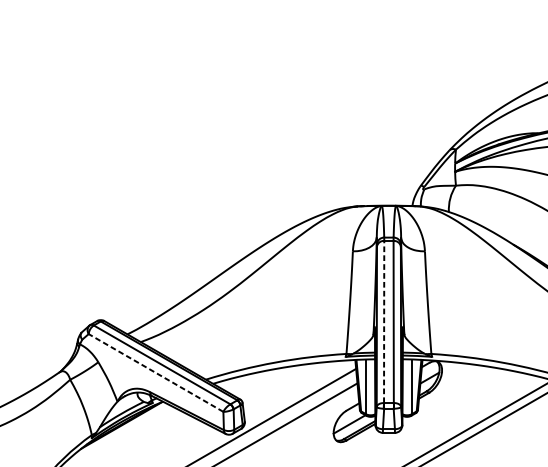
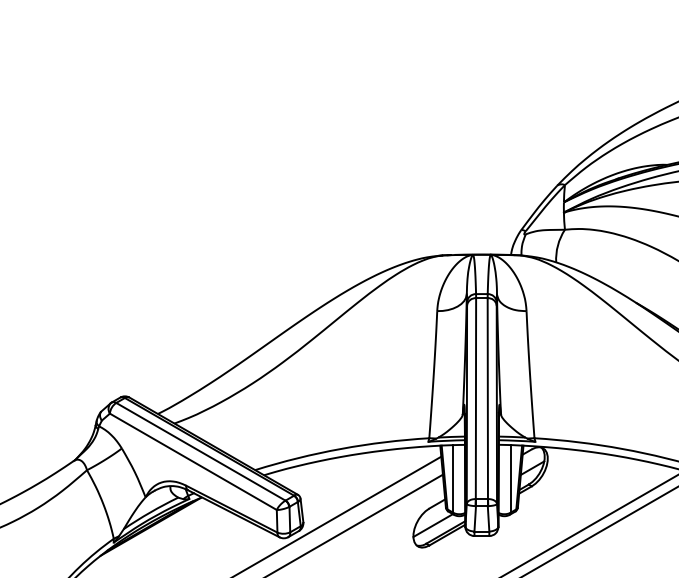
line: (383, 321) -> (475, 398), dashed -> solid
line: (155, 372) -> (192, 461), dashed -> solid

